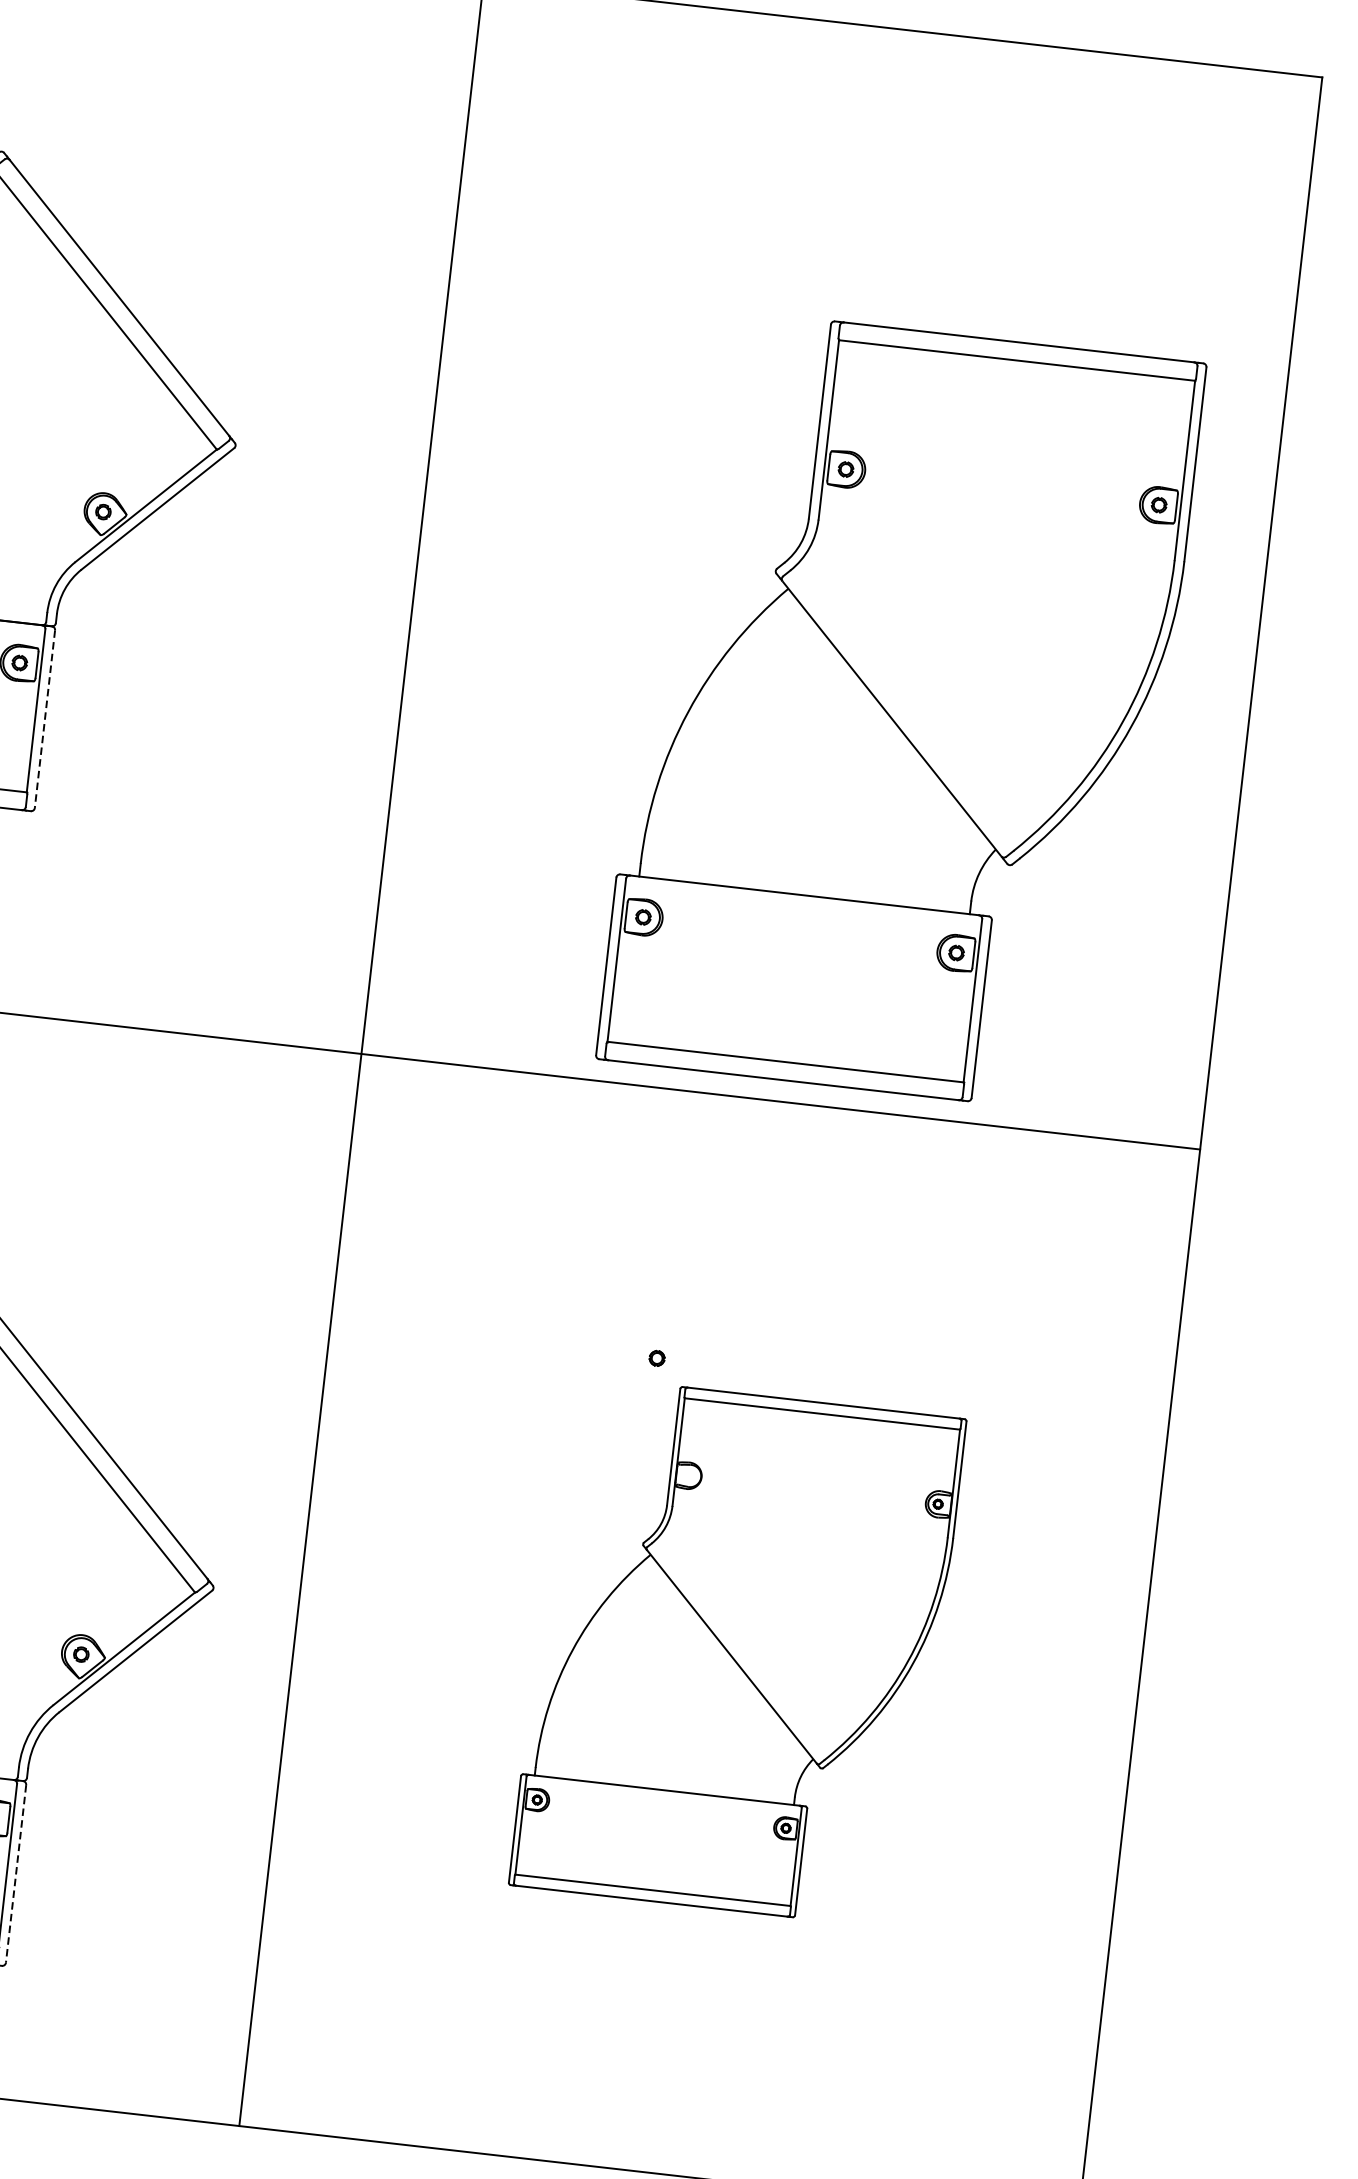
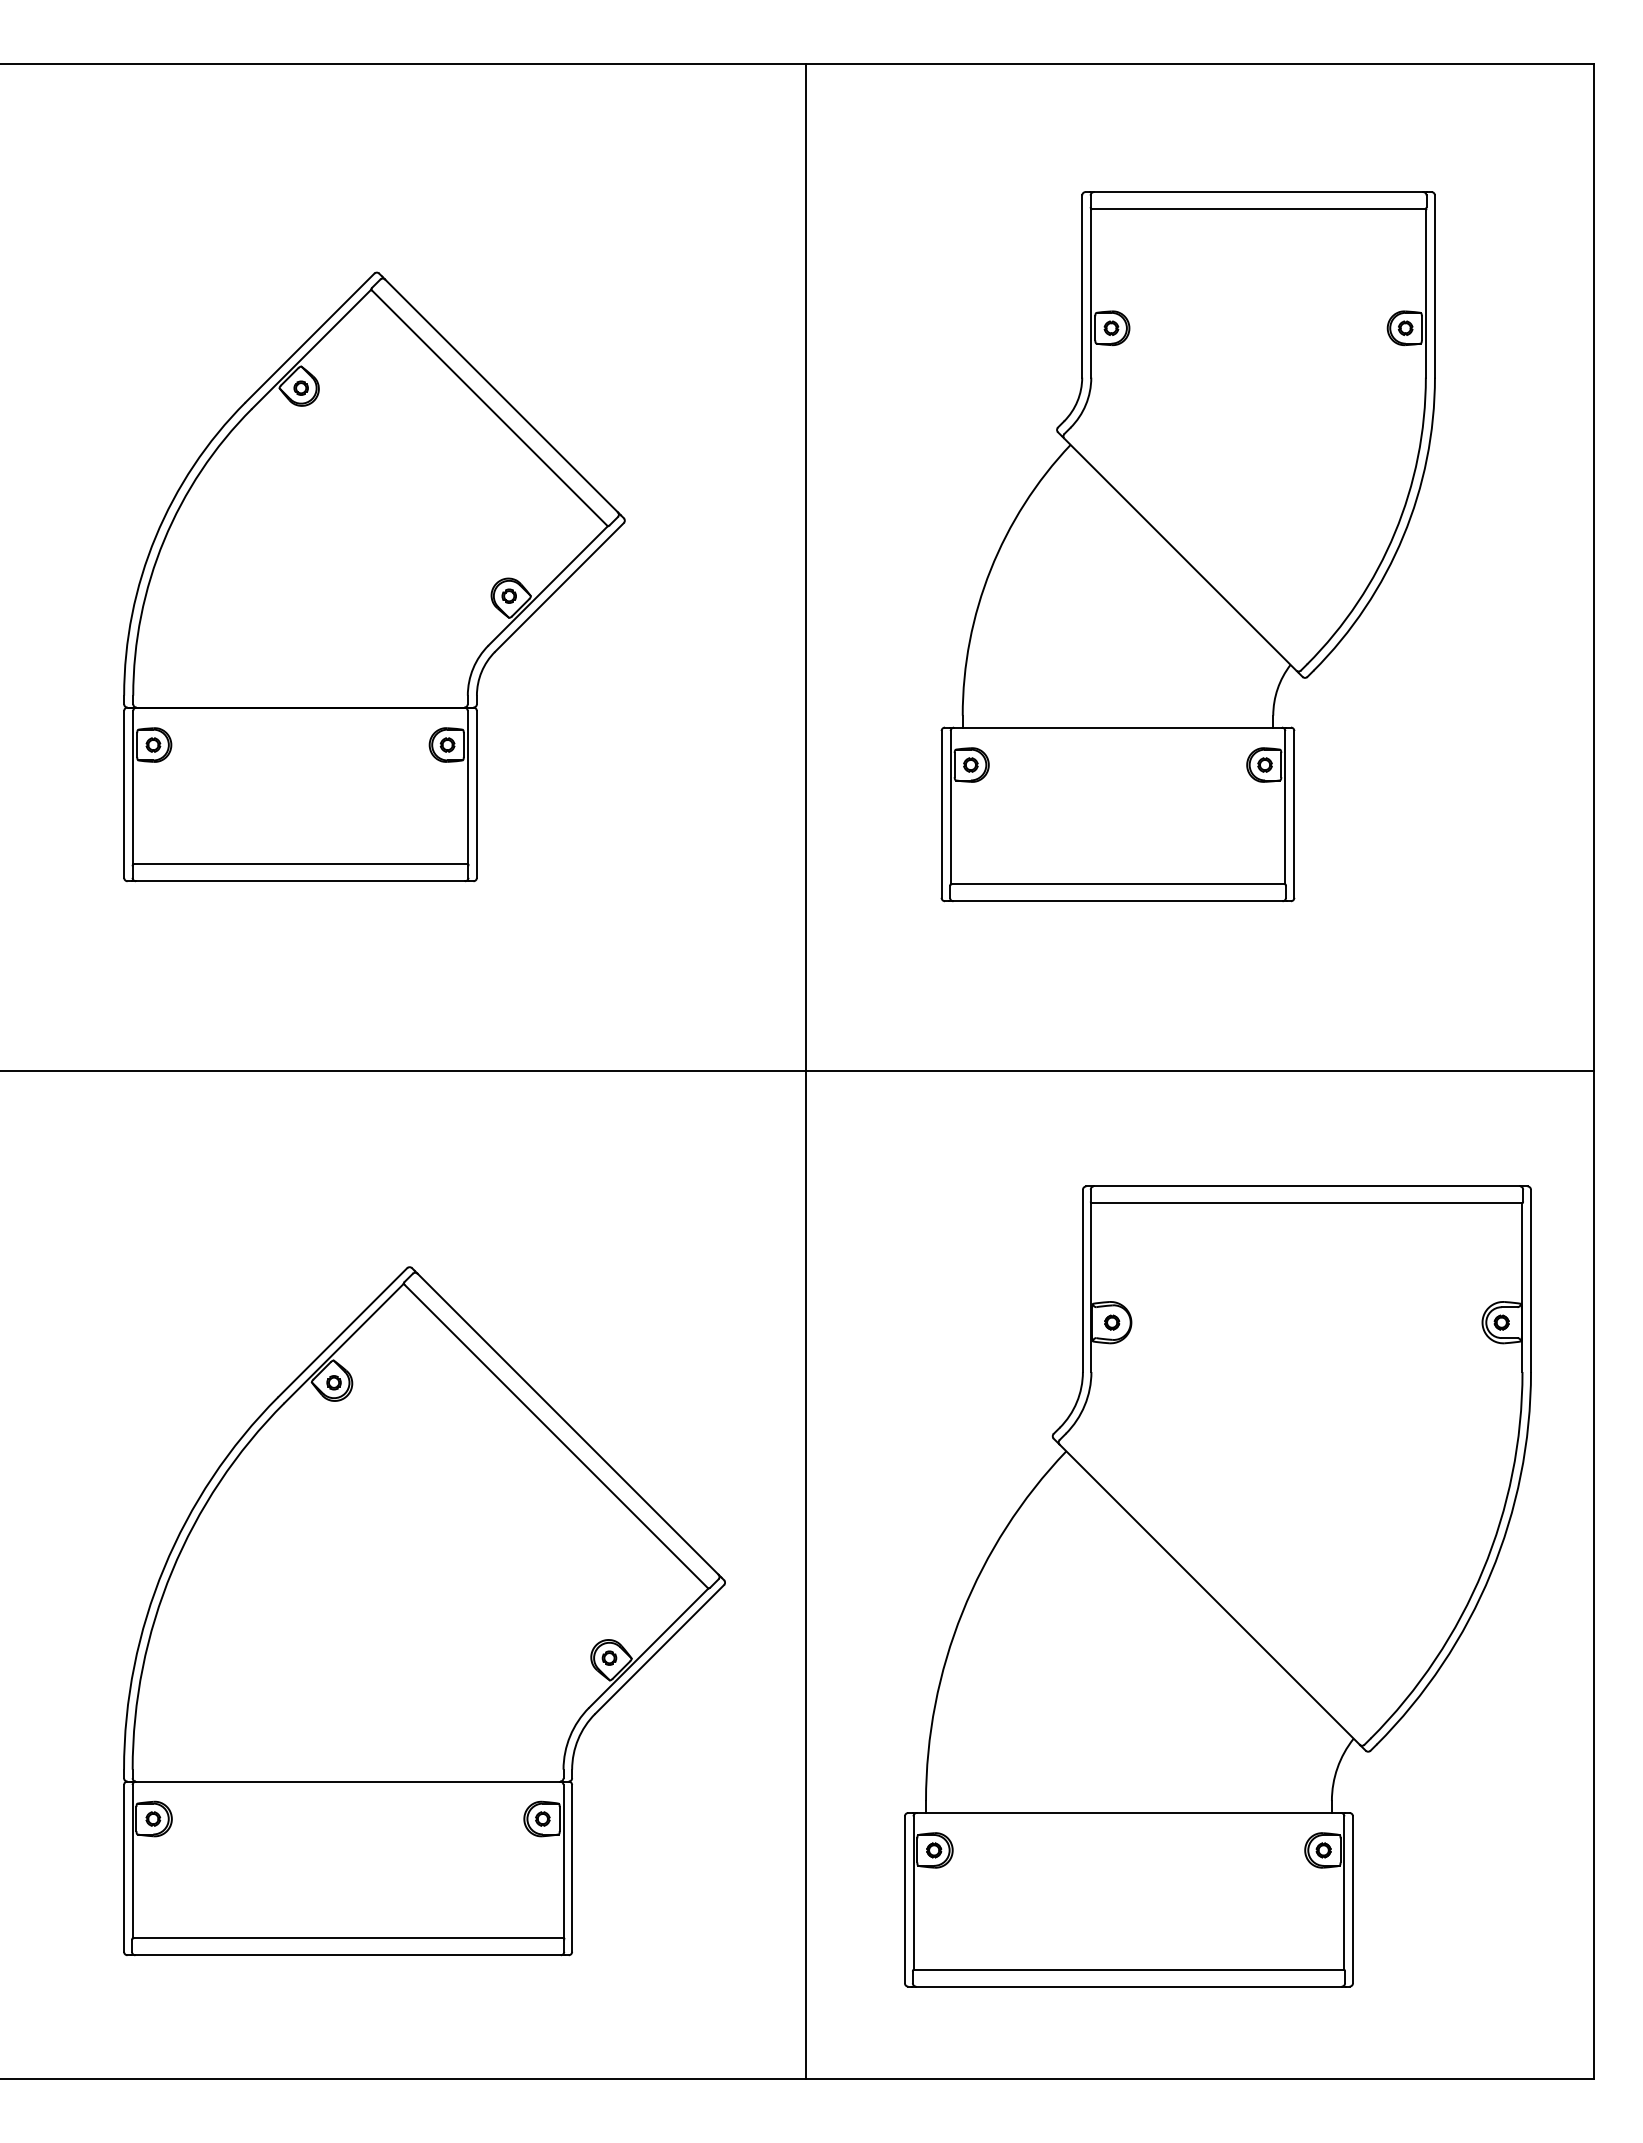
part: (900, 711) -> (1187, 546), moved
line: (44, 719) -> (476, 794), dashed -> solid
part: (737, 1652) -> (1217, 1586), size x1.67
line: (16, 1874) -> (572, 1868), dashed -> solid

